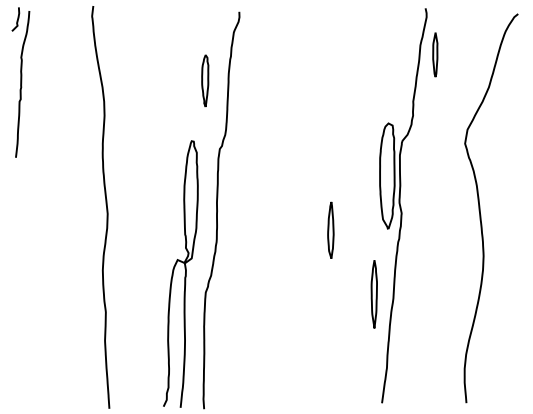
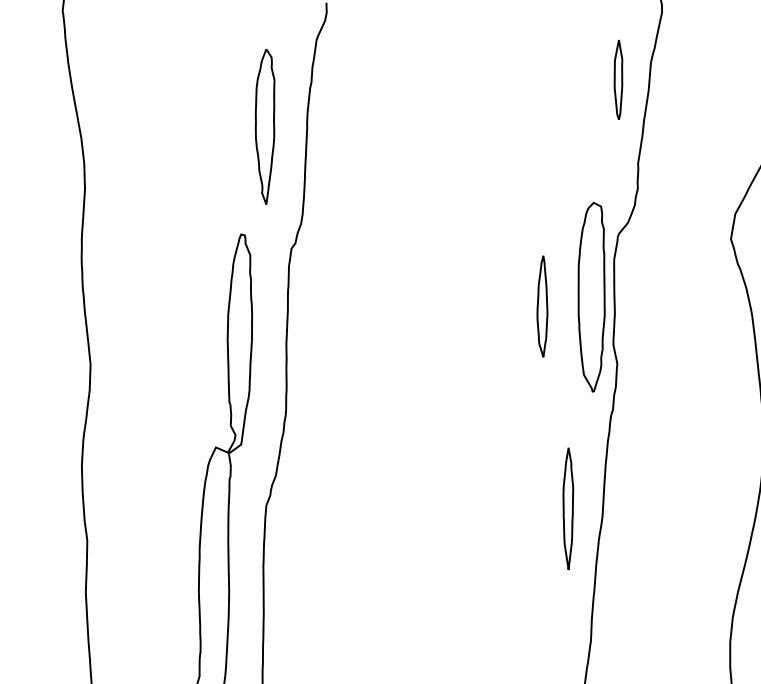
part: (435, 54) -> (618, 79), moved
part: (205, 80) -> (265, 125), size x1.67
part: (330, 229) -> (541, 304), moved

